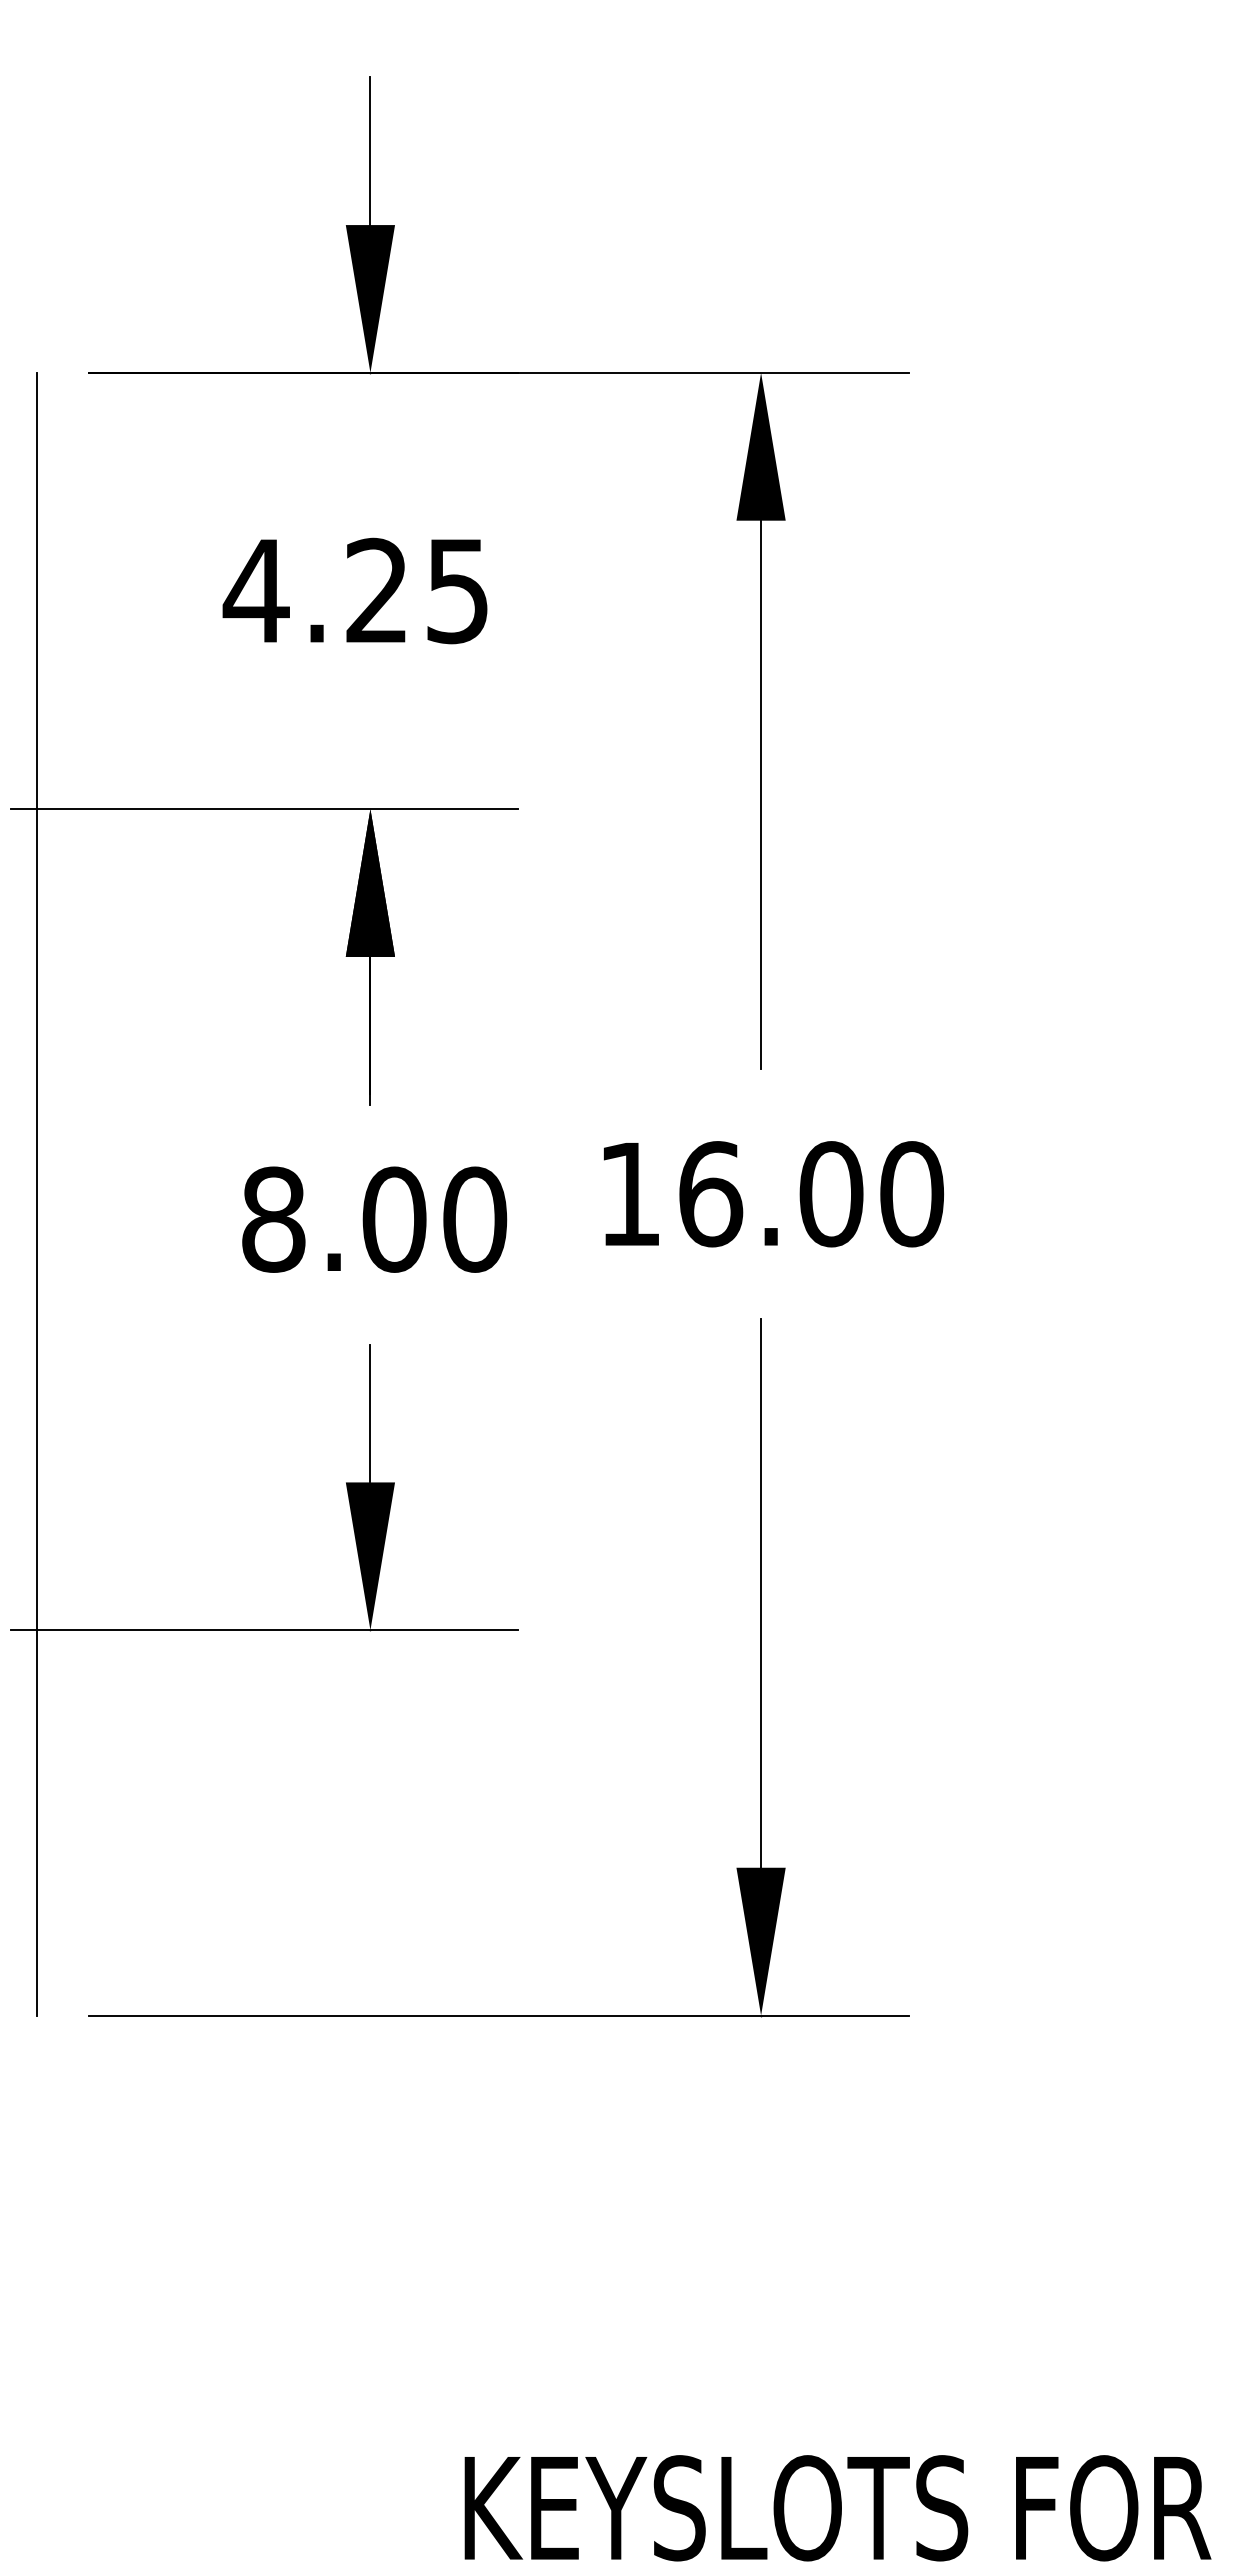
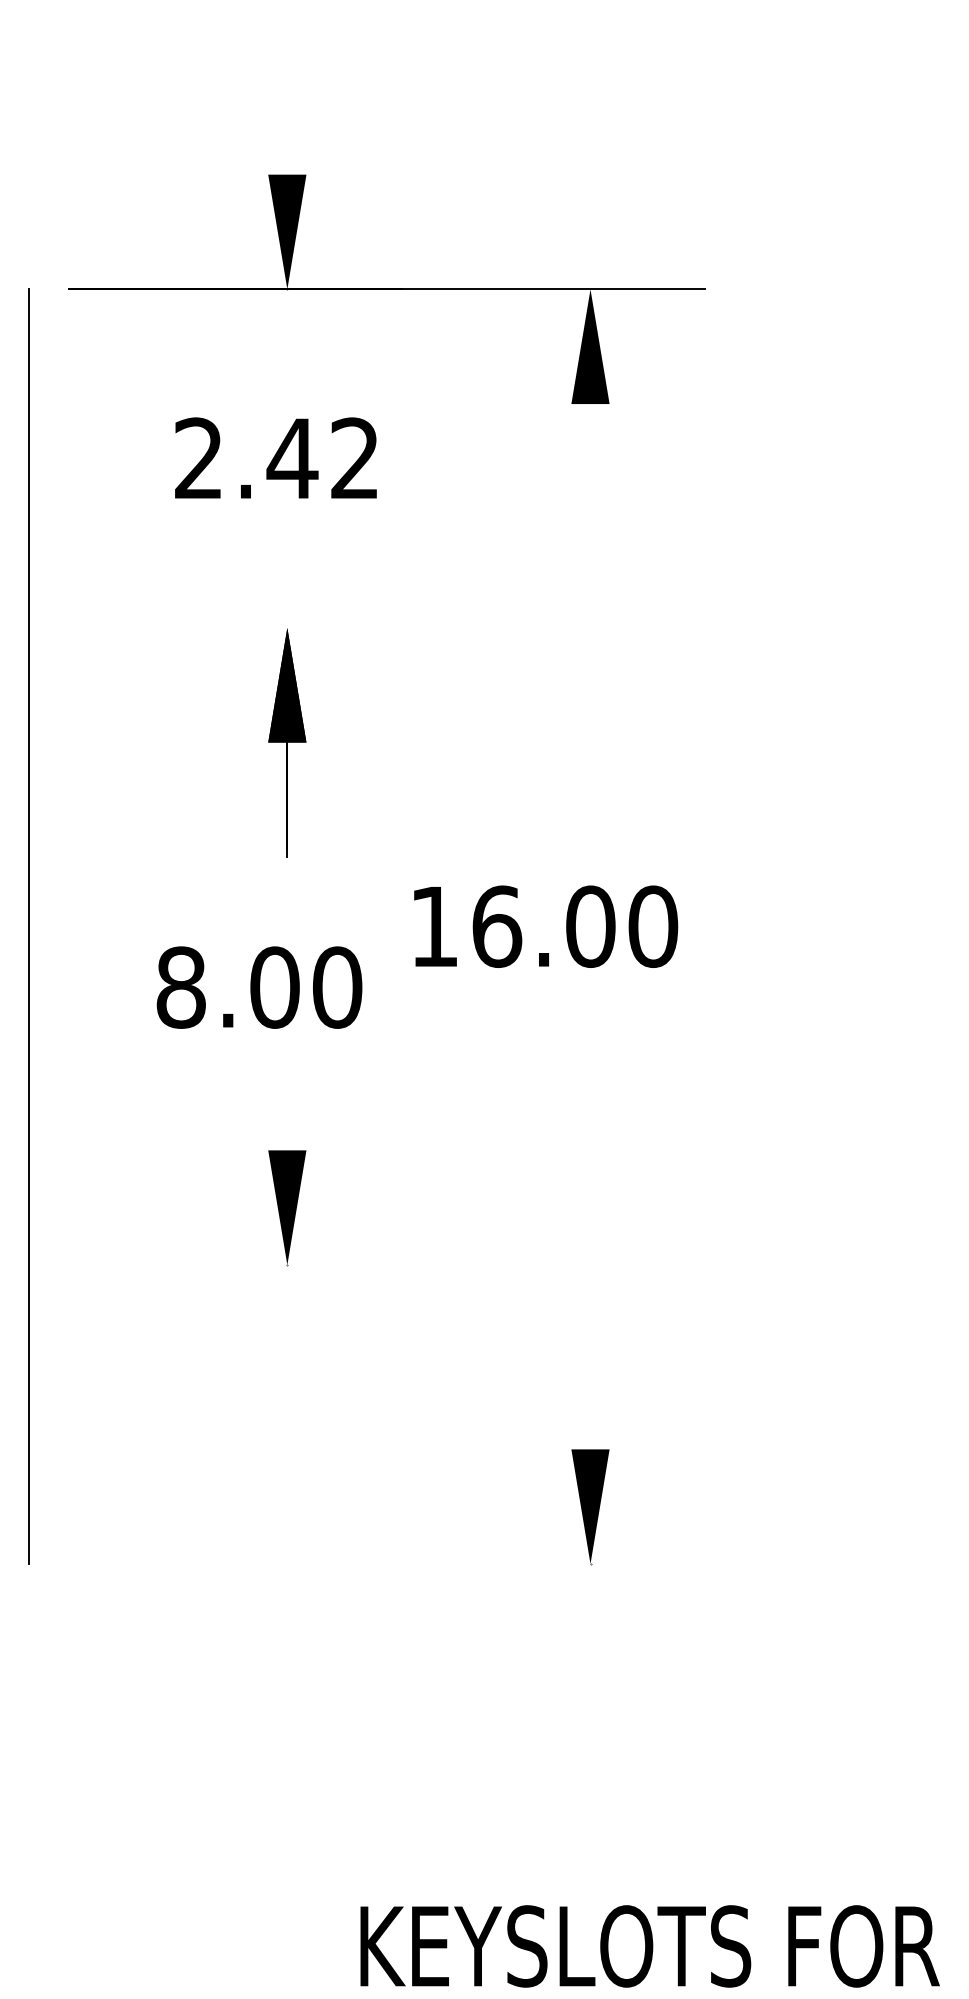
line: (370, 151) -> (287, 117), removed
text: (354, 590) -> (274, 458), 4.25 -> 2.42
line: (761, 794) -> (590, 616), removed
line: (264, 809) -> (205, 628), removed
text: (773, 1194) -> (545, 926), moved
text: (374, 1219) -> (259, 987), moved
line: (370, 1413) -> (287, 1096), removed
line: (761, 1593) -> (590, 1236), removed
line: (264, 1630) -> (205, 1265), removed
line: (498, 2015) -> (386, 1564), removed

